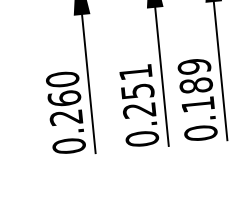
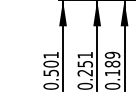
text: (63, 97) -> (50, 63), 0.260 -> 0.501

